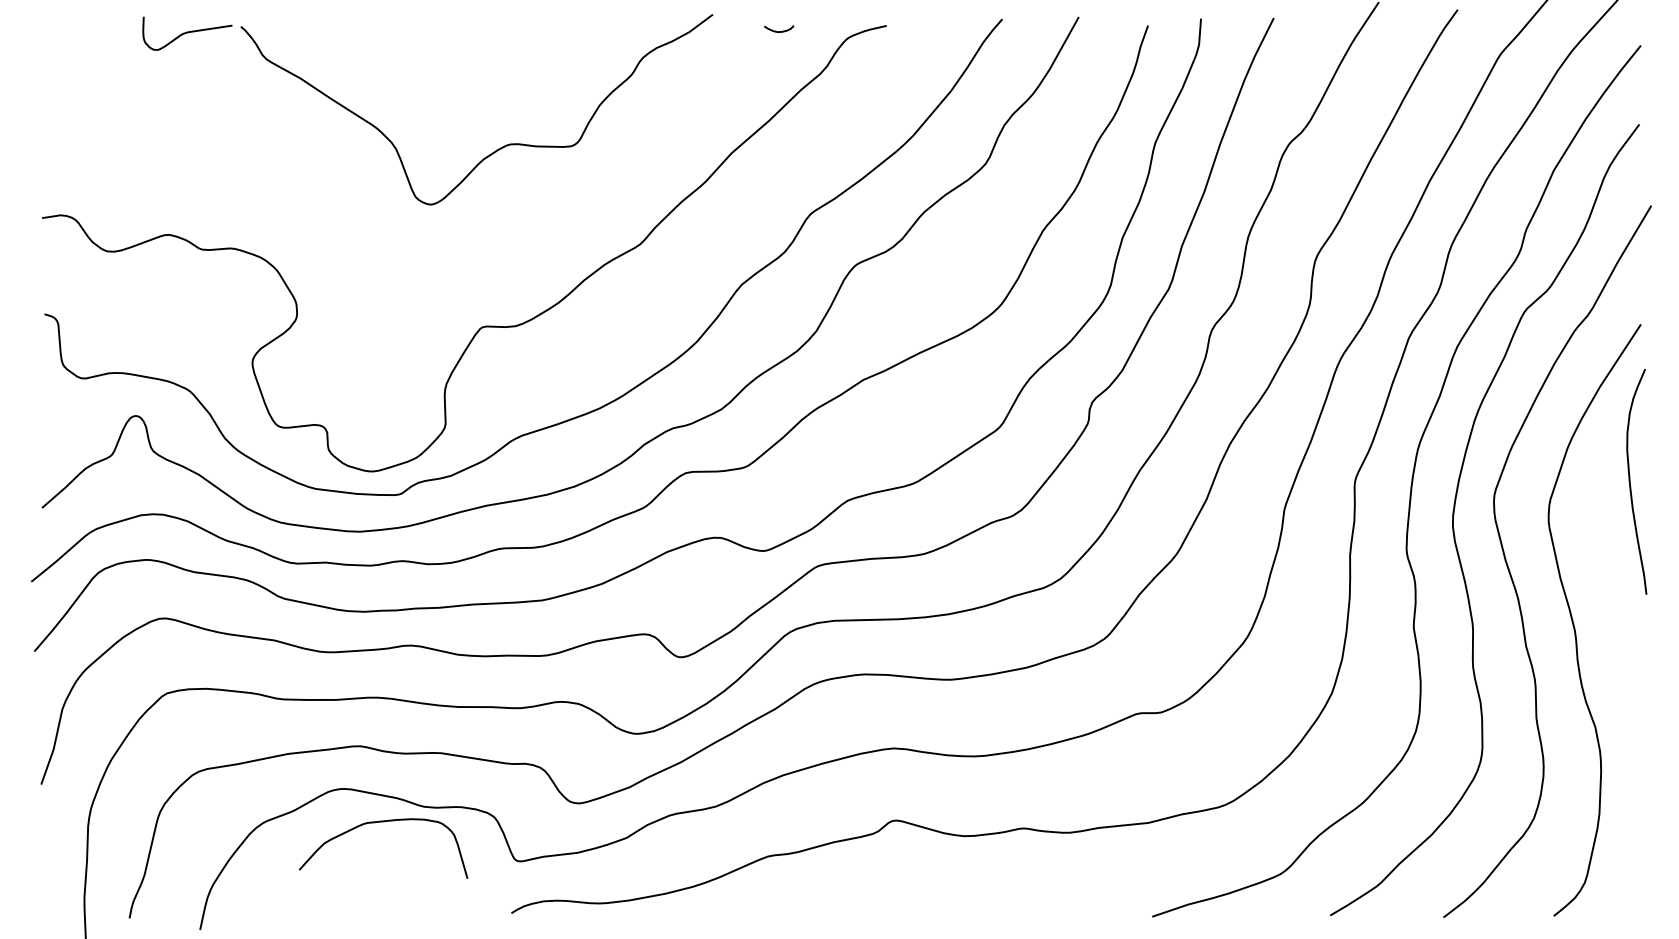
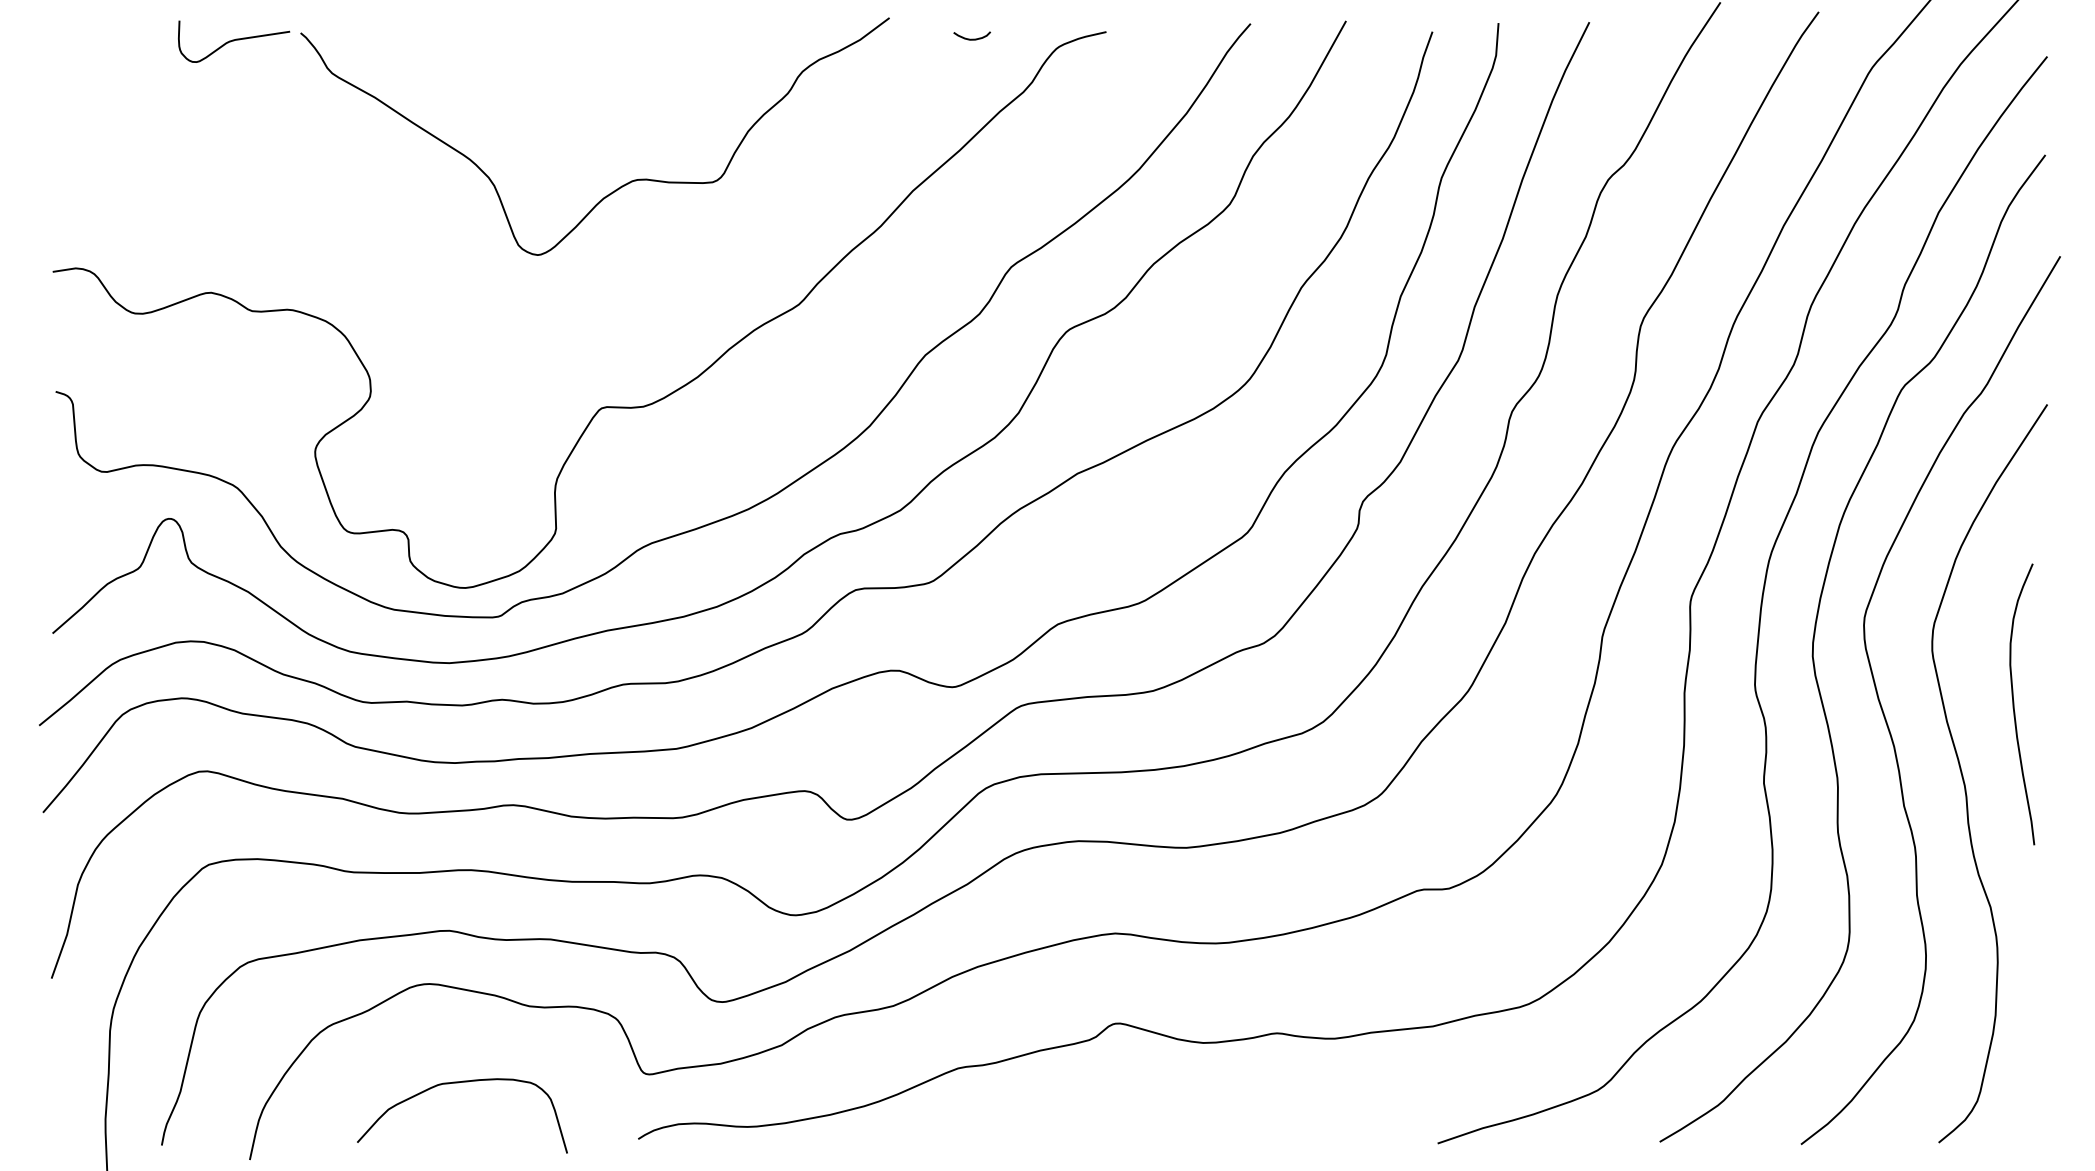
curve: (1630, 481) -> (2014, 704), moved
curve: (383, 822) -> (462, 1083), moved

